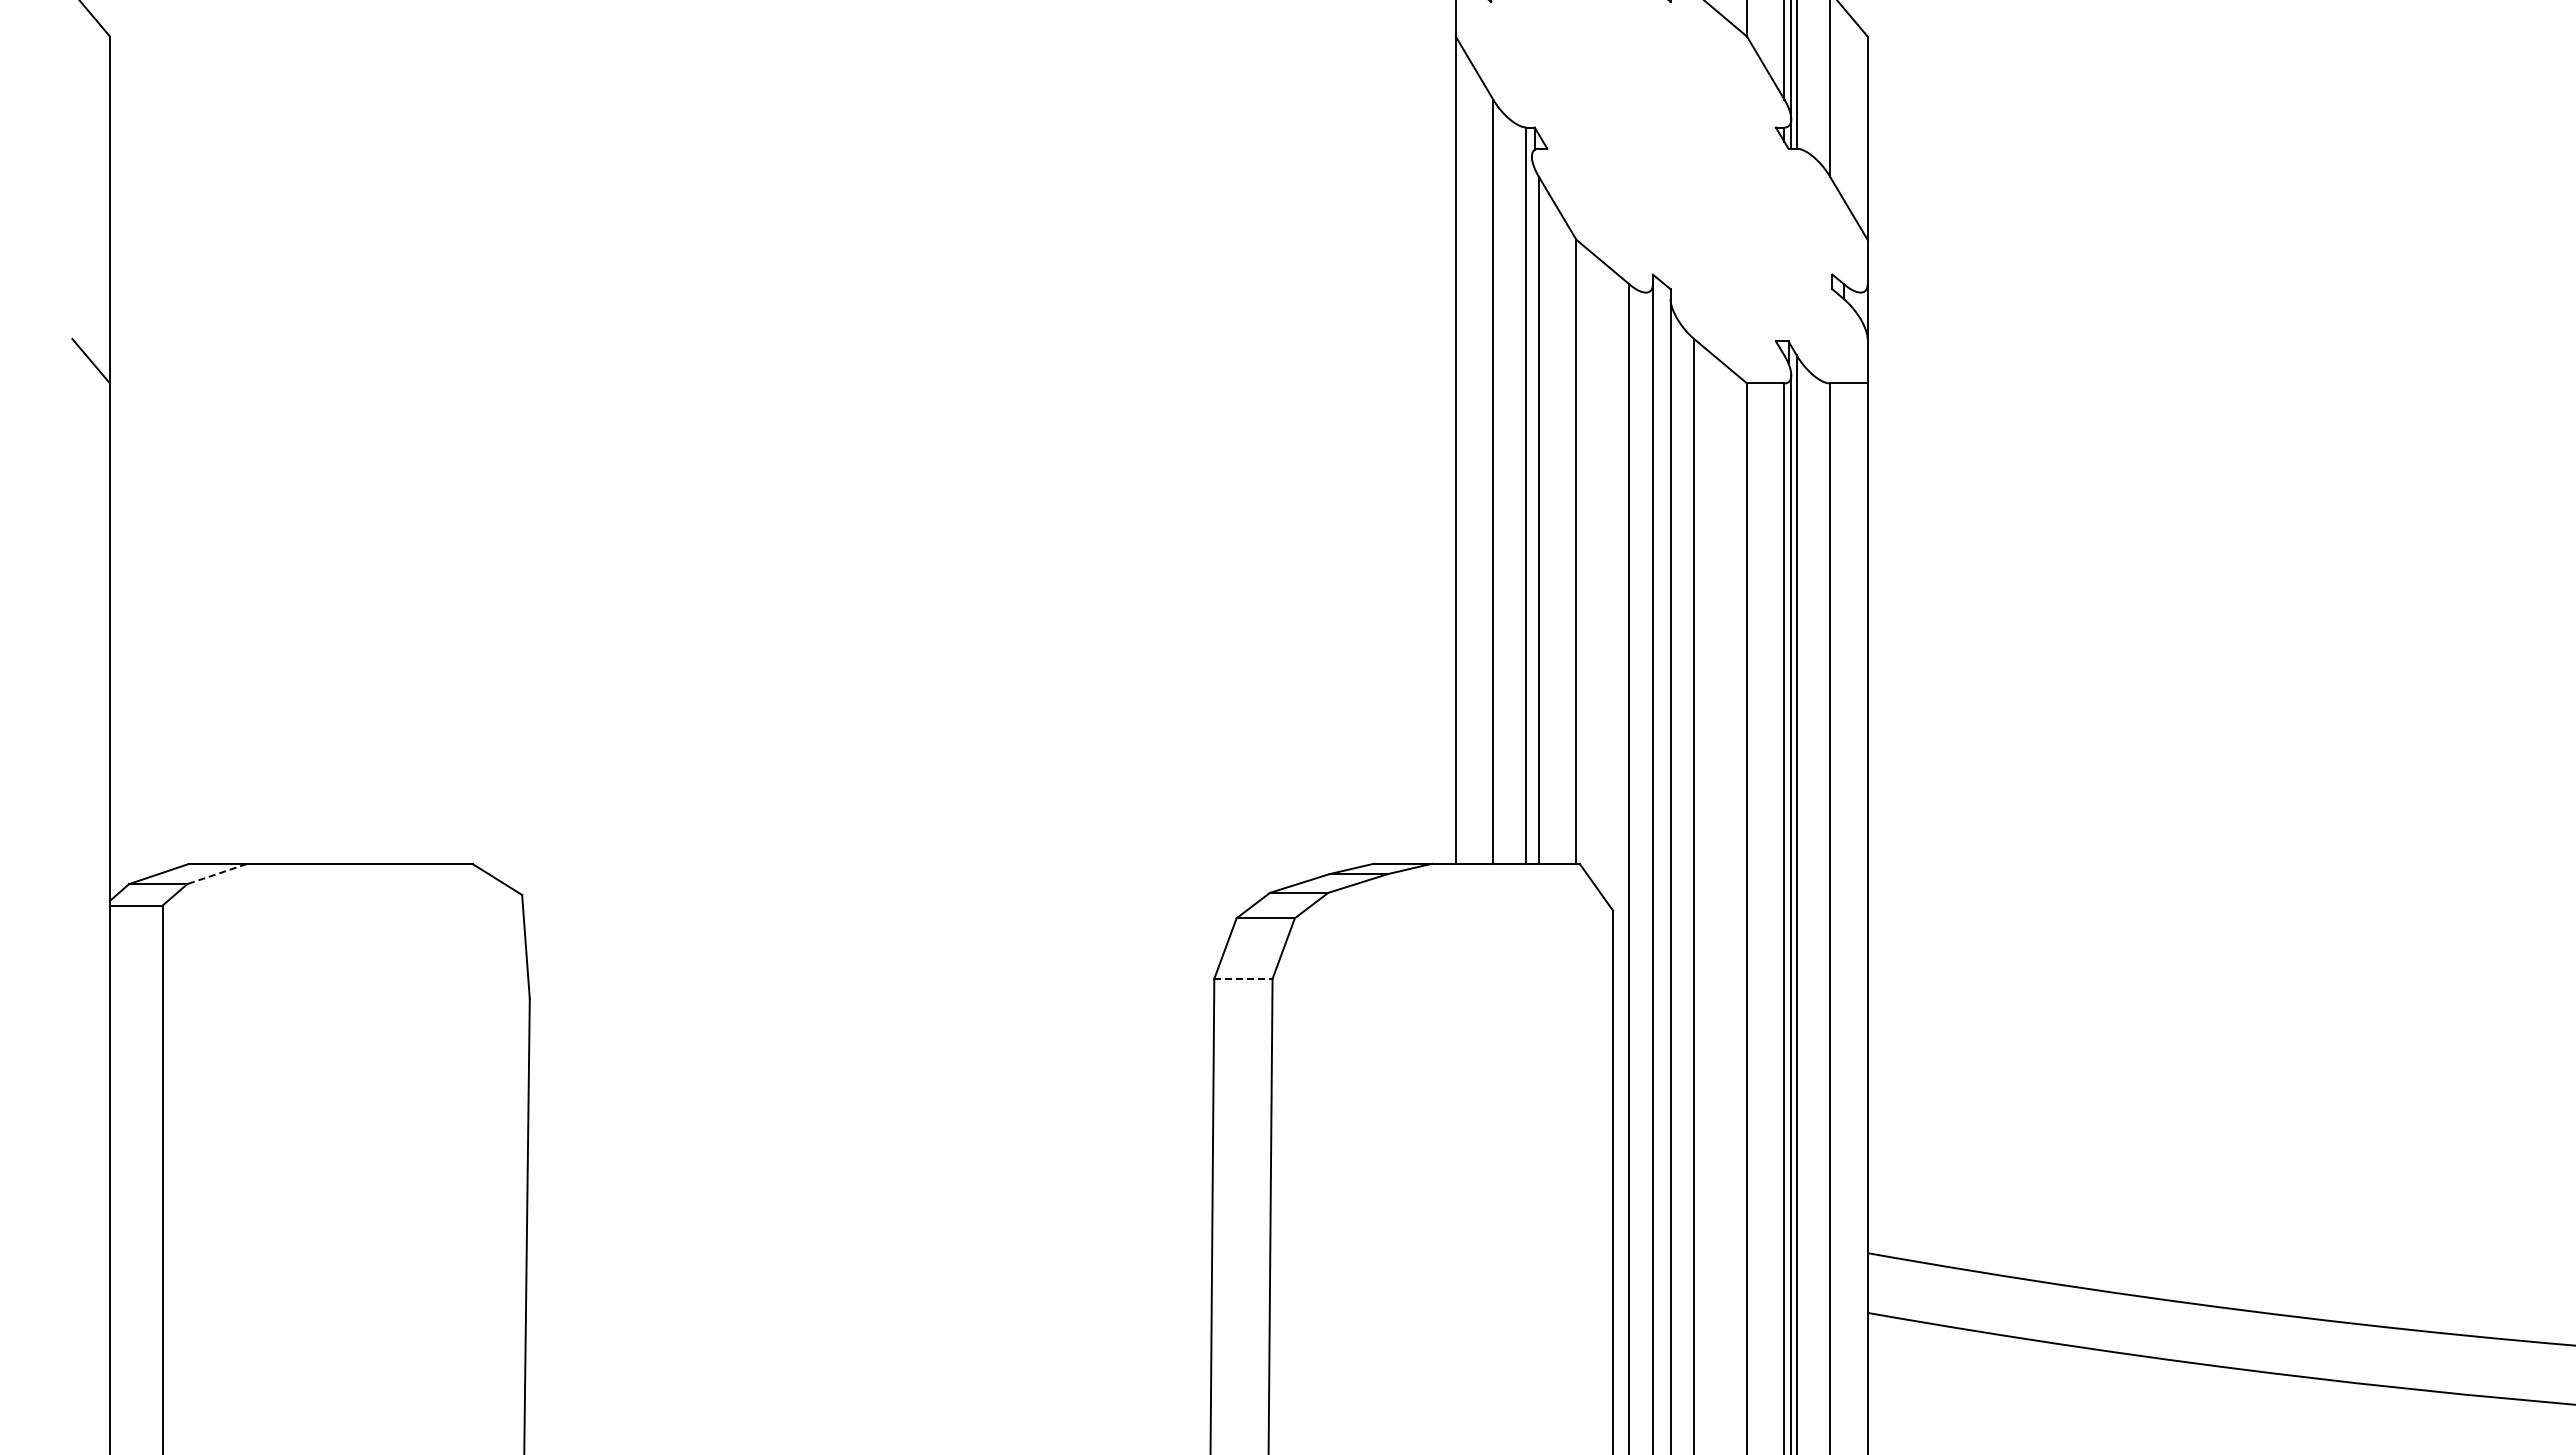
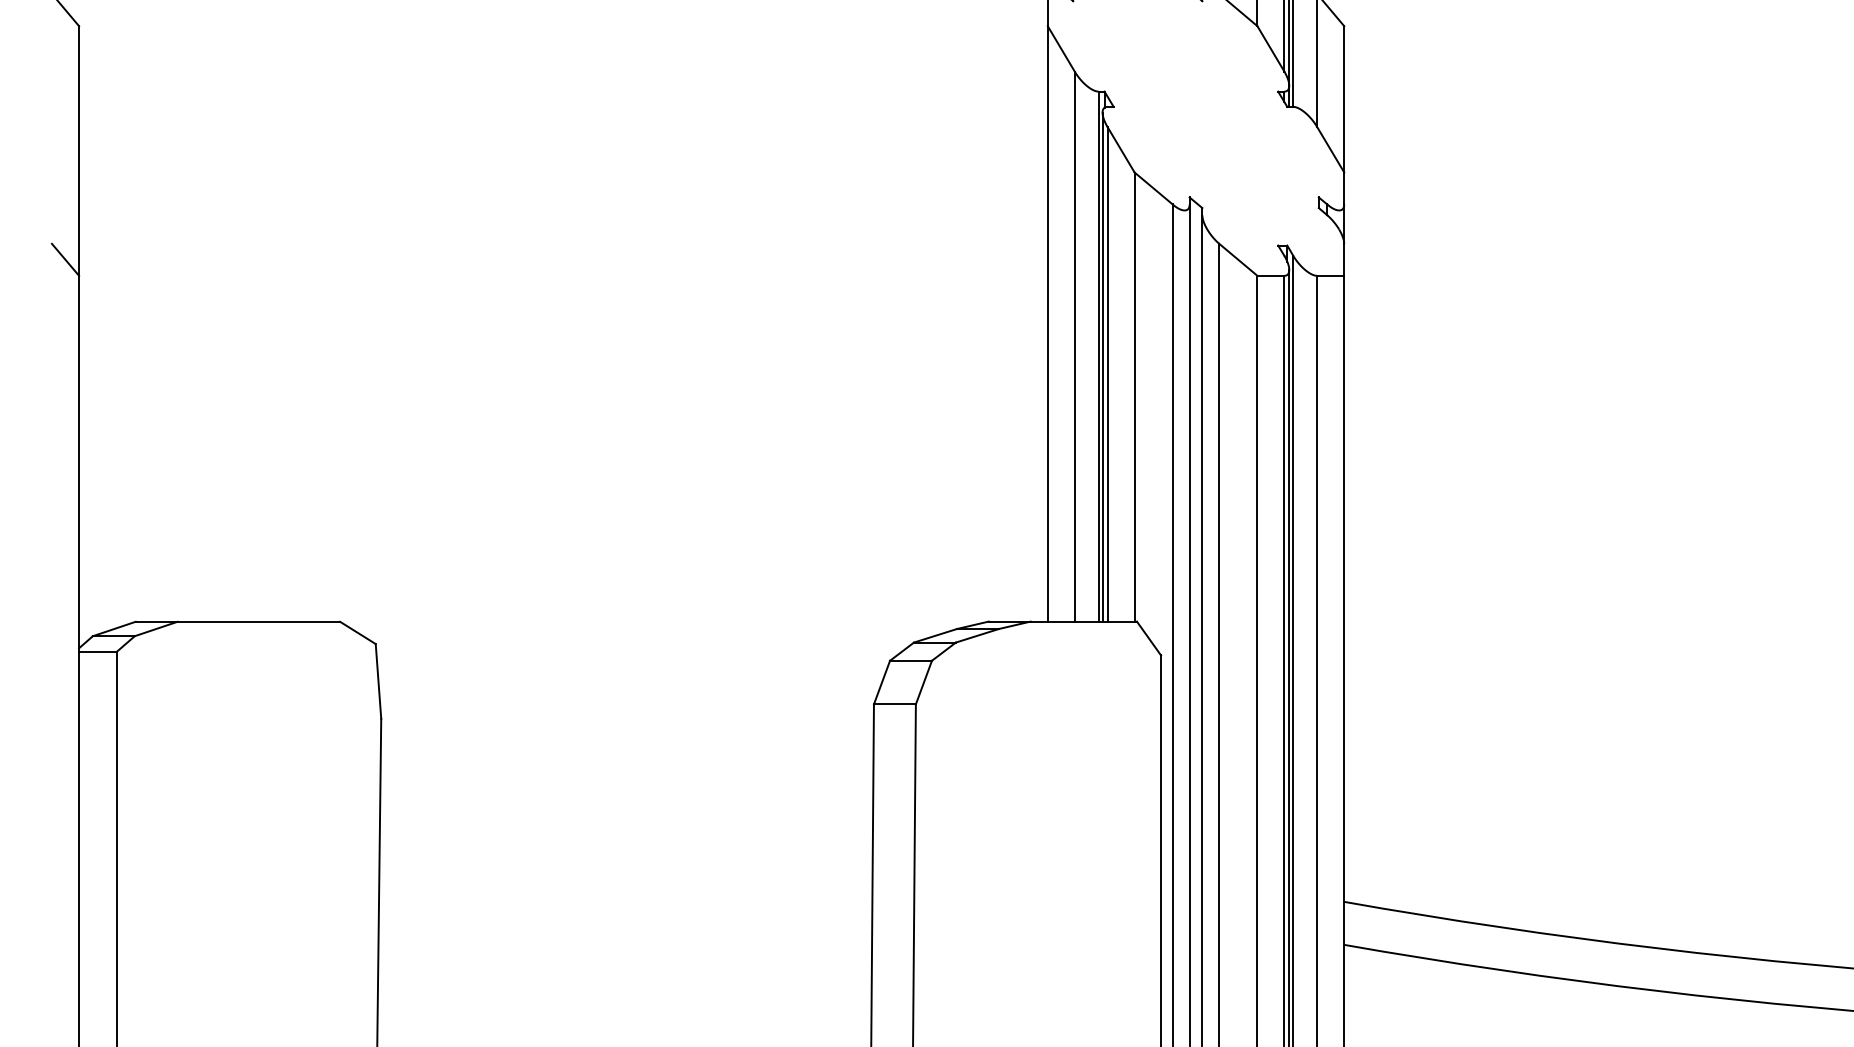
line: (1532, 509) -> (1102, 366), added
line: (216, 874) -> (155, 629), dashed -> solid
line: (1243, 978) -> (894, 704), dashed -> solid

